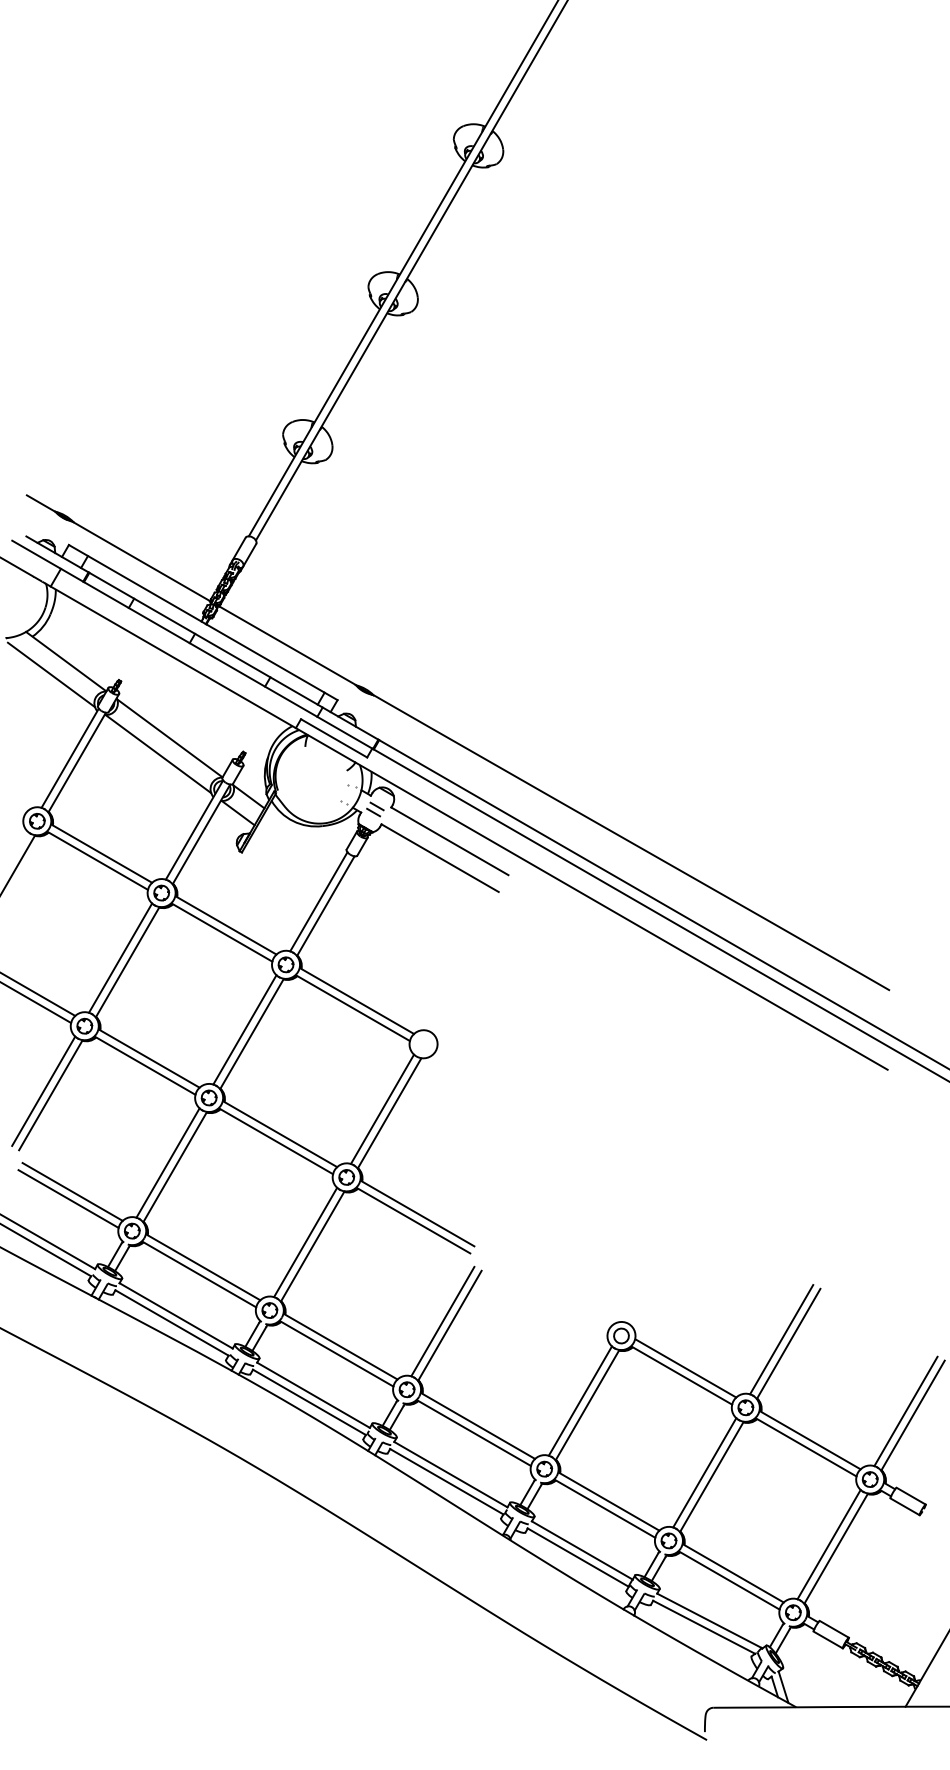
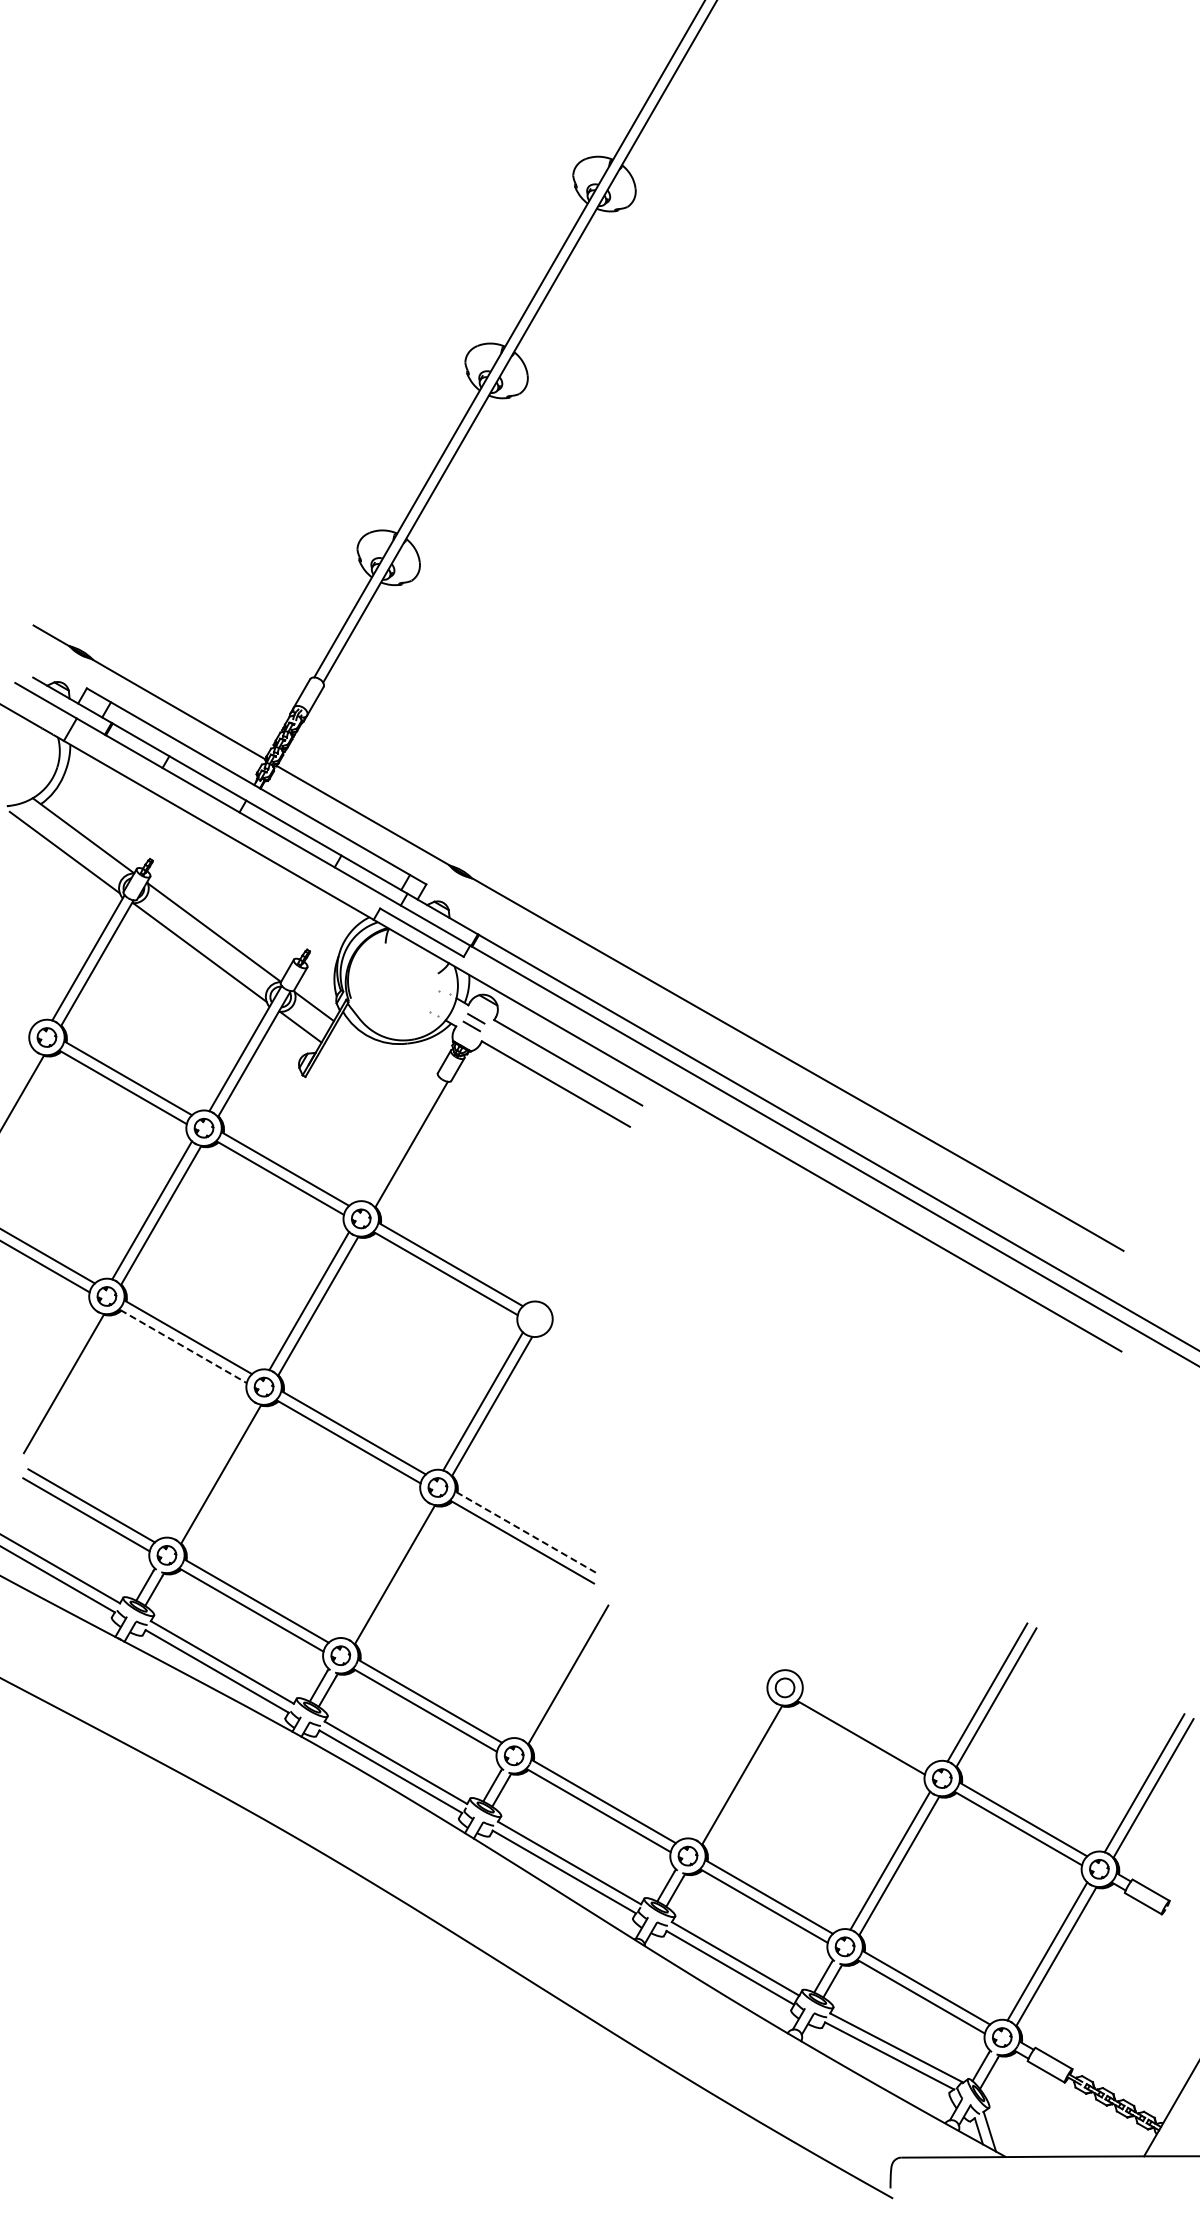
line: (318, 901) -> (402, 1138), removed
line: (146, 1065) -> (184, 1346), solid -> dashed
line: (43, 1091) -> (54, 1378), removed
line: (168, 1163) -> (212, 1469), removed
line: (418, 1213) -> (528, 1533), solid -> dashed
line: (305, 1242) -> (385, 1569), removed
line: (442, 1321) -> (559, 1669), removed
line: (685, 1368) -> (866, 1728), removed
line: (580, 1400) -> (733, 1769), removed

